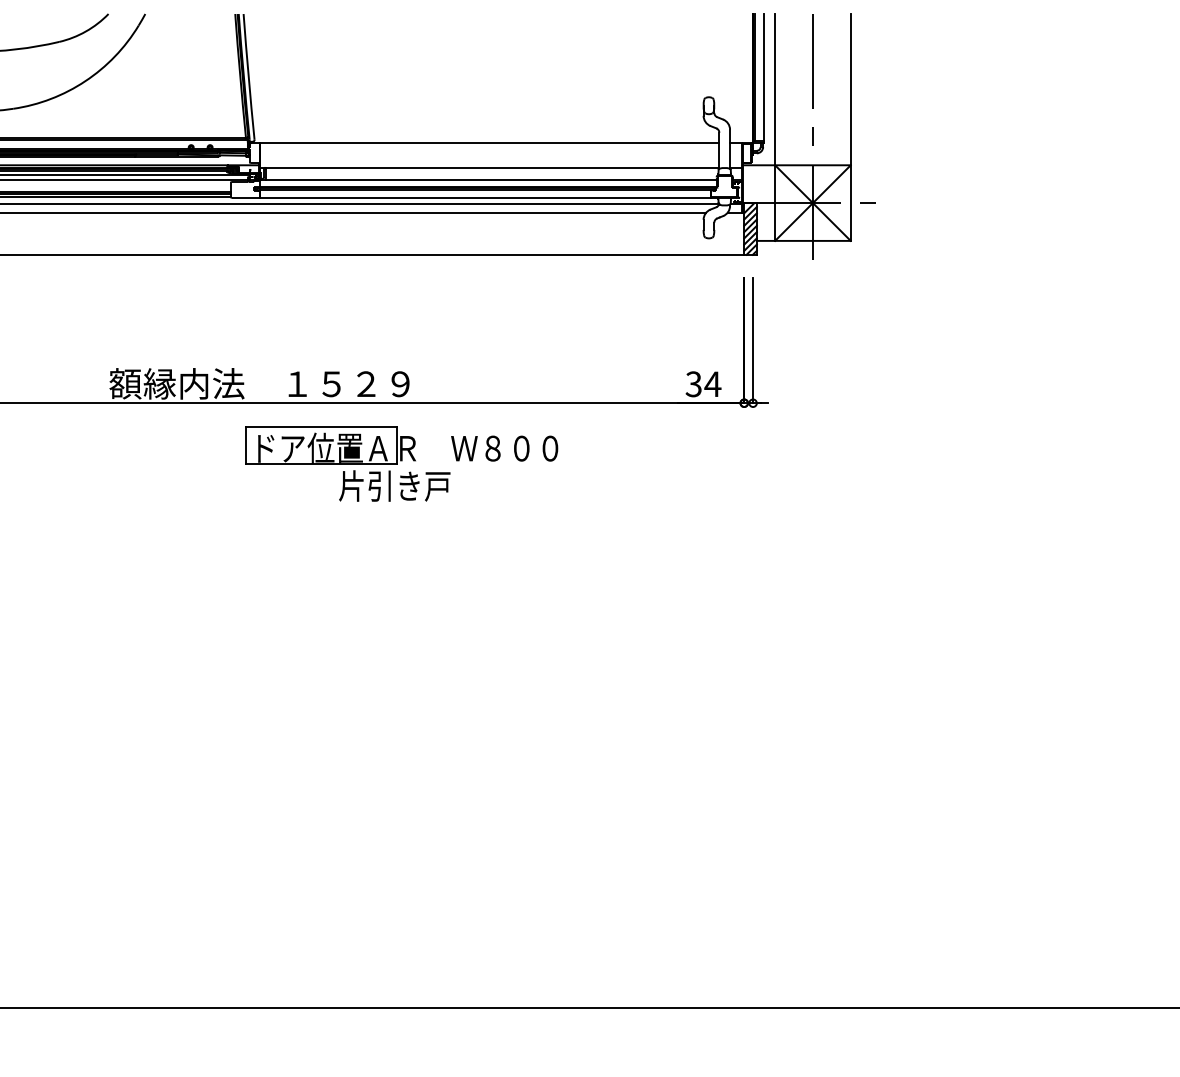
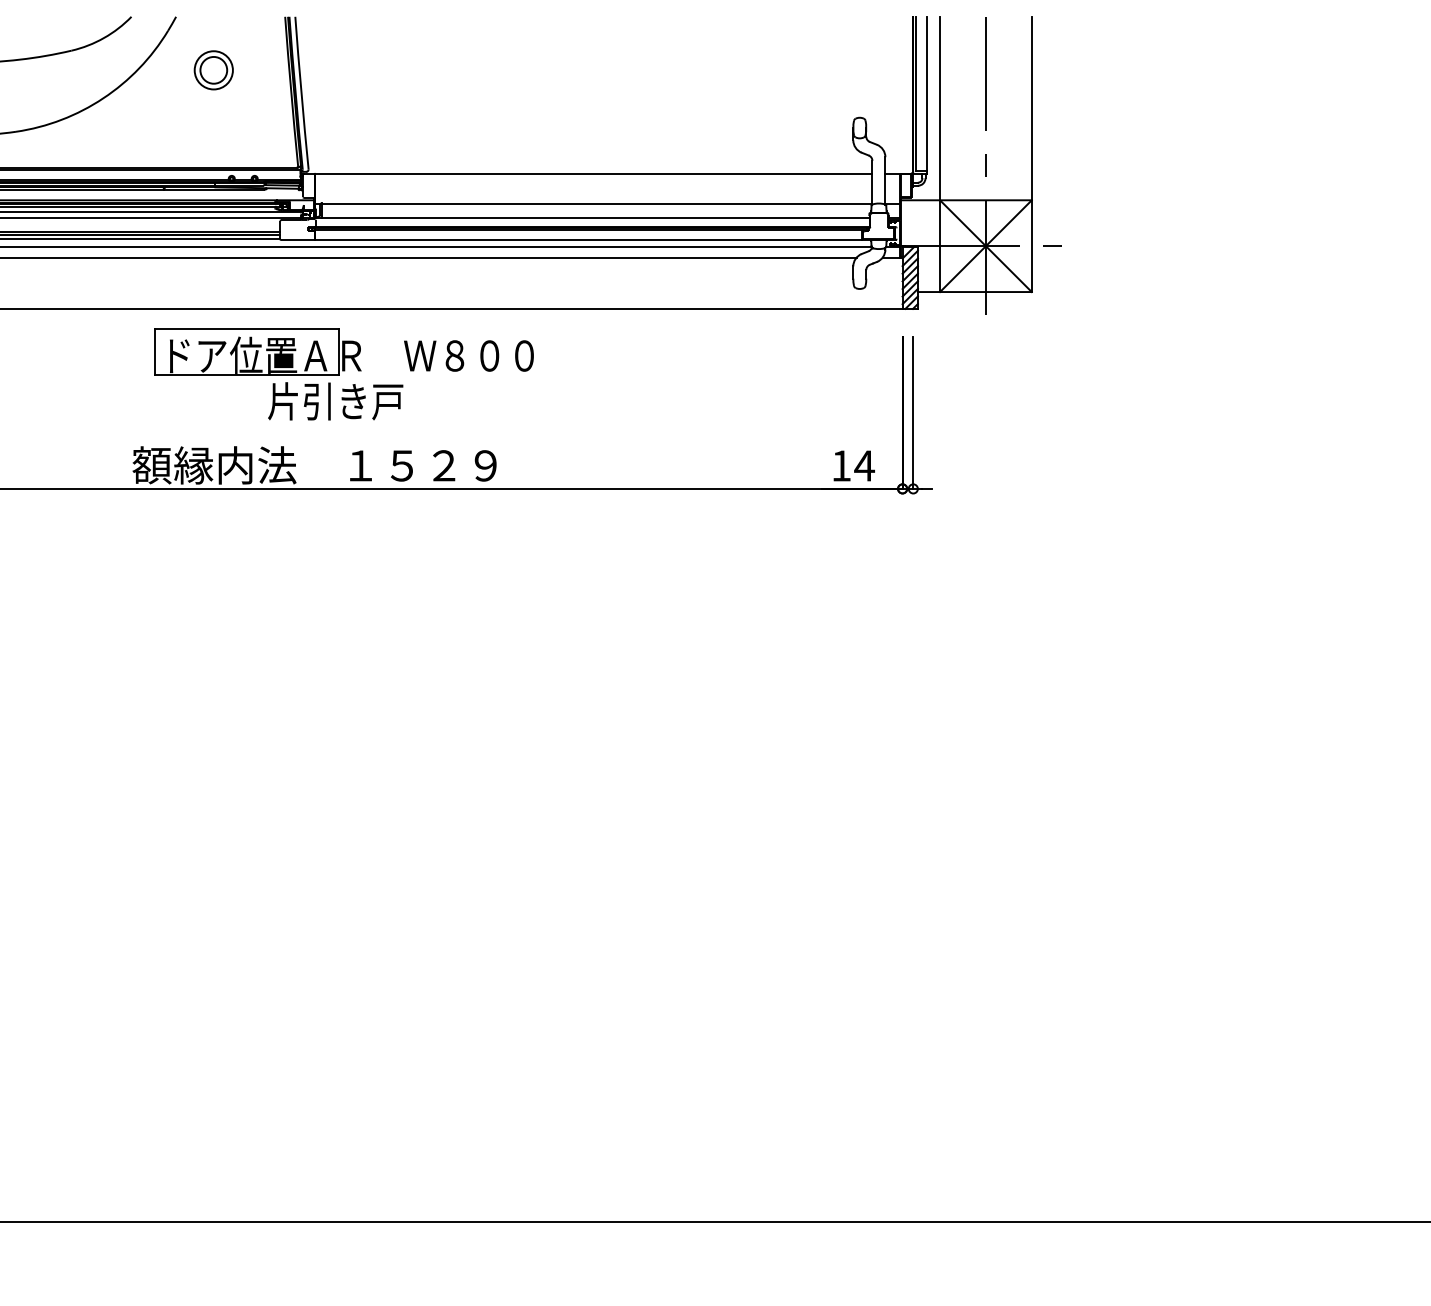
part: (176, 58) -> (213, 70), added
text: (693, 383) -> (840, 465), 34 -> 14
part: (401, 463) -> (343, 374), moved

